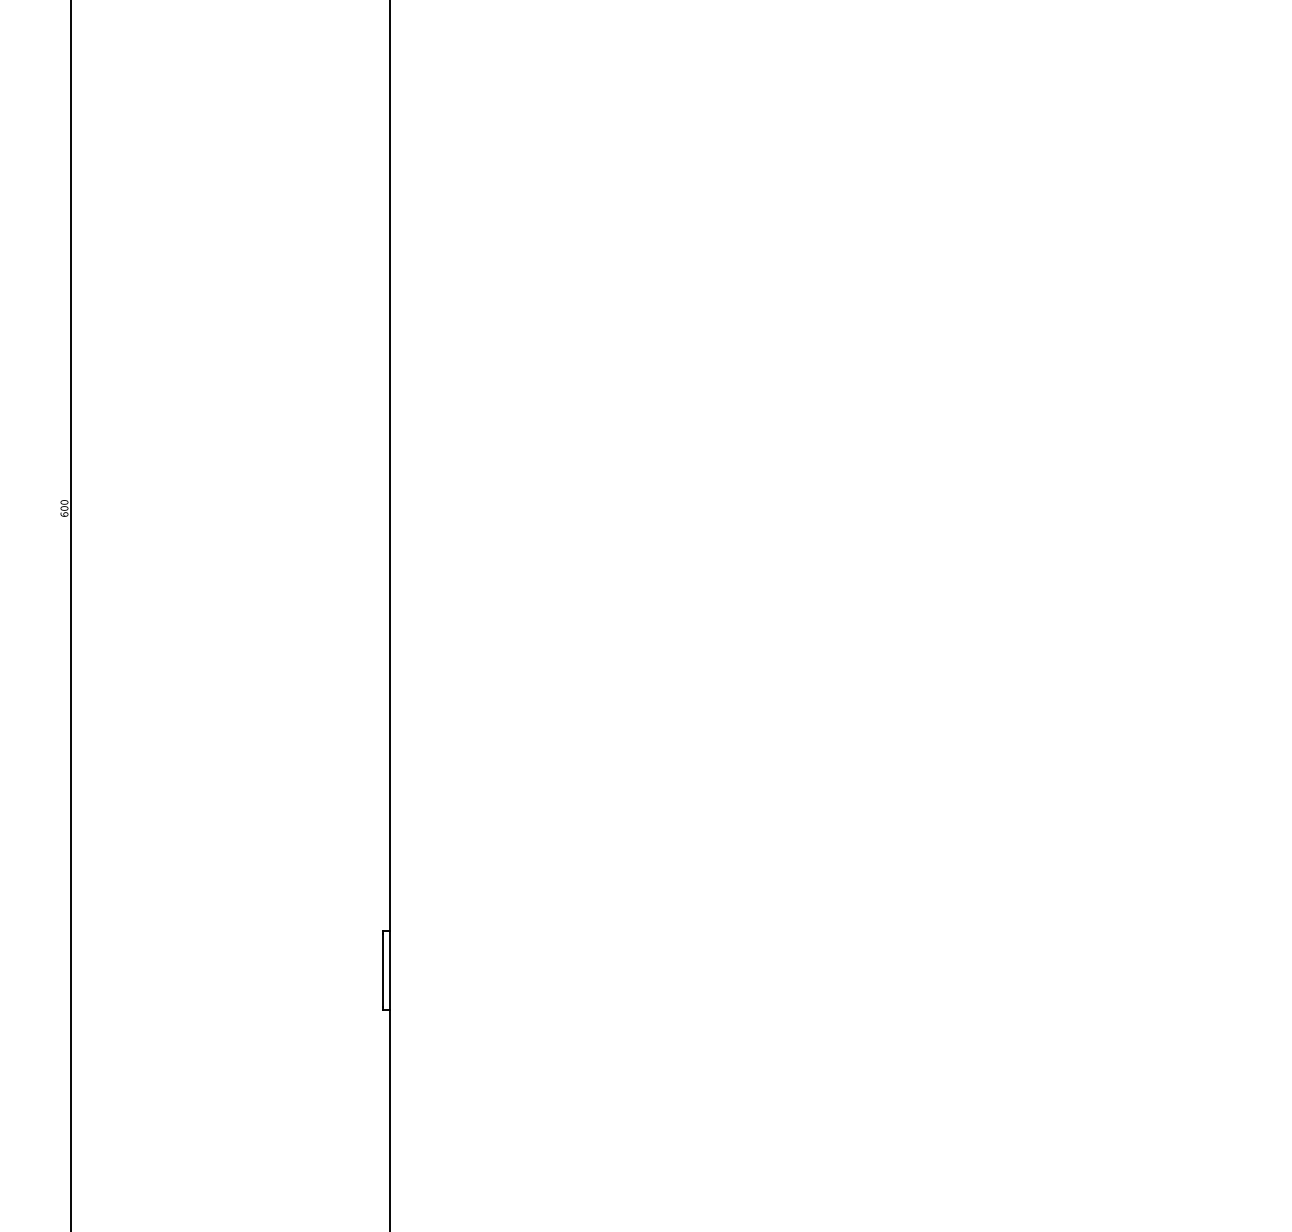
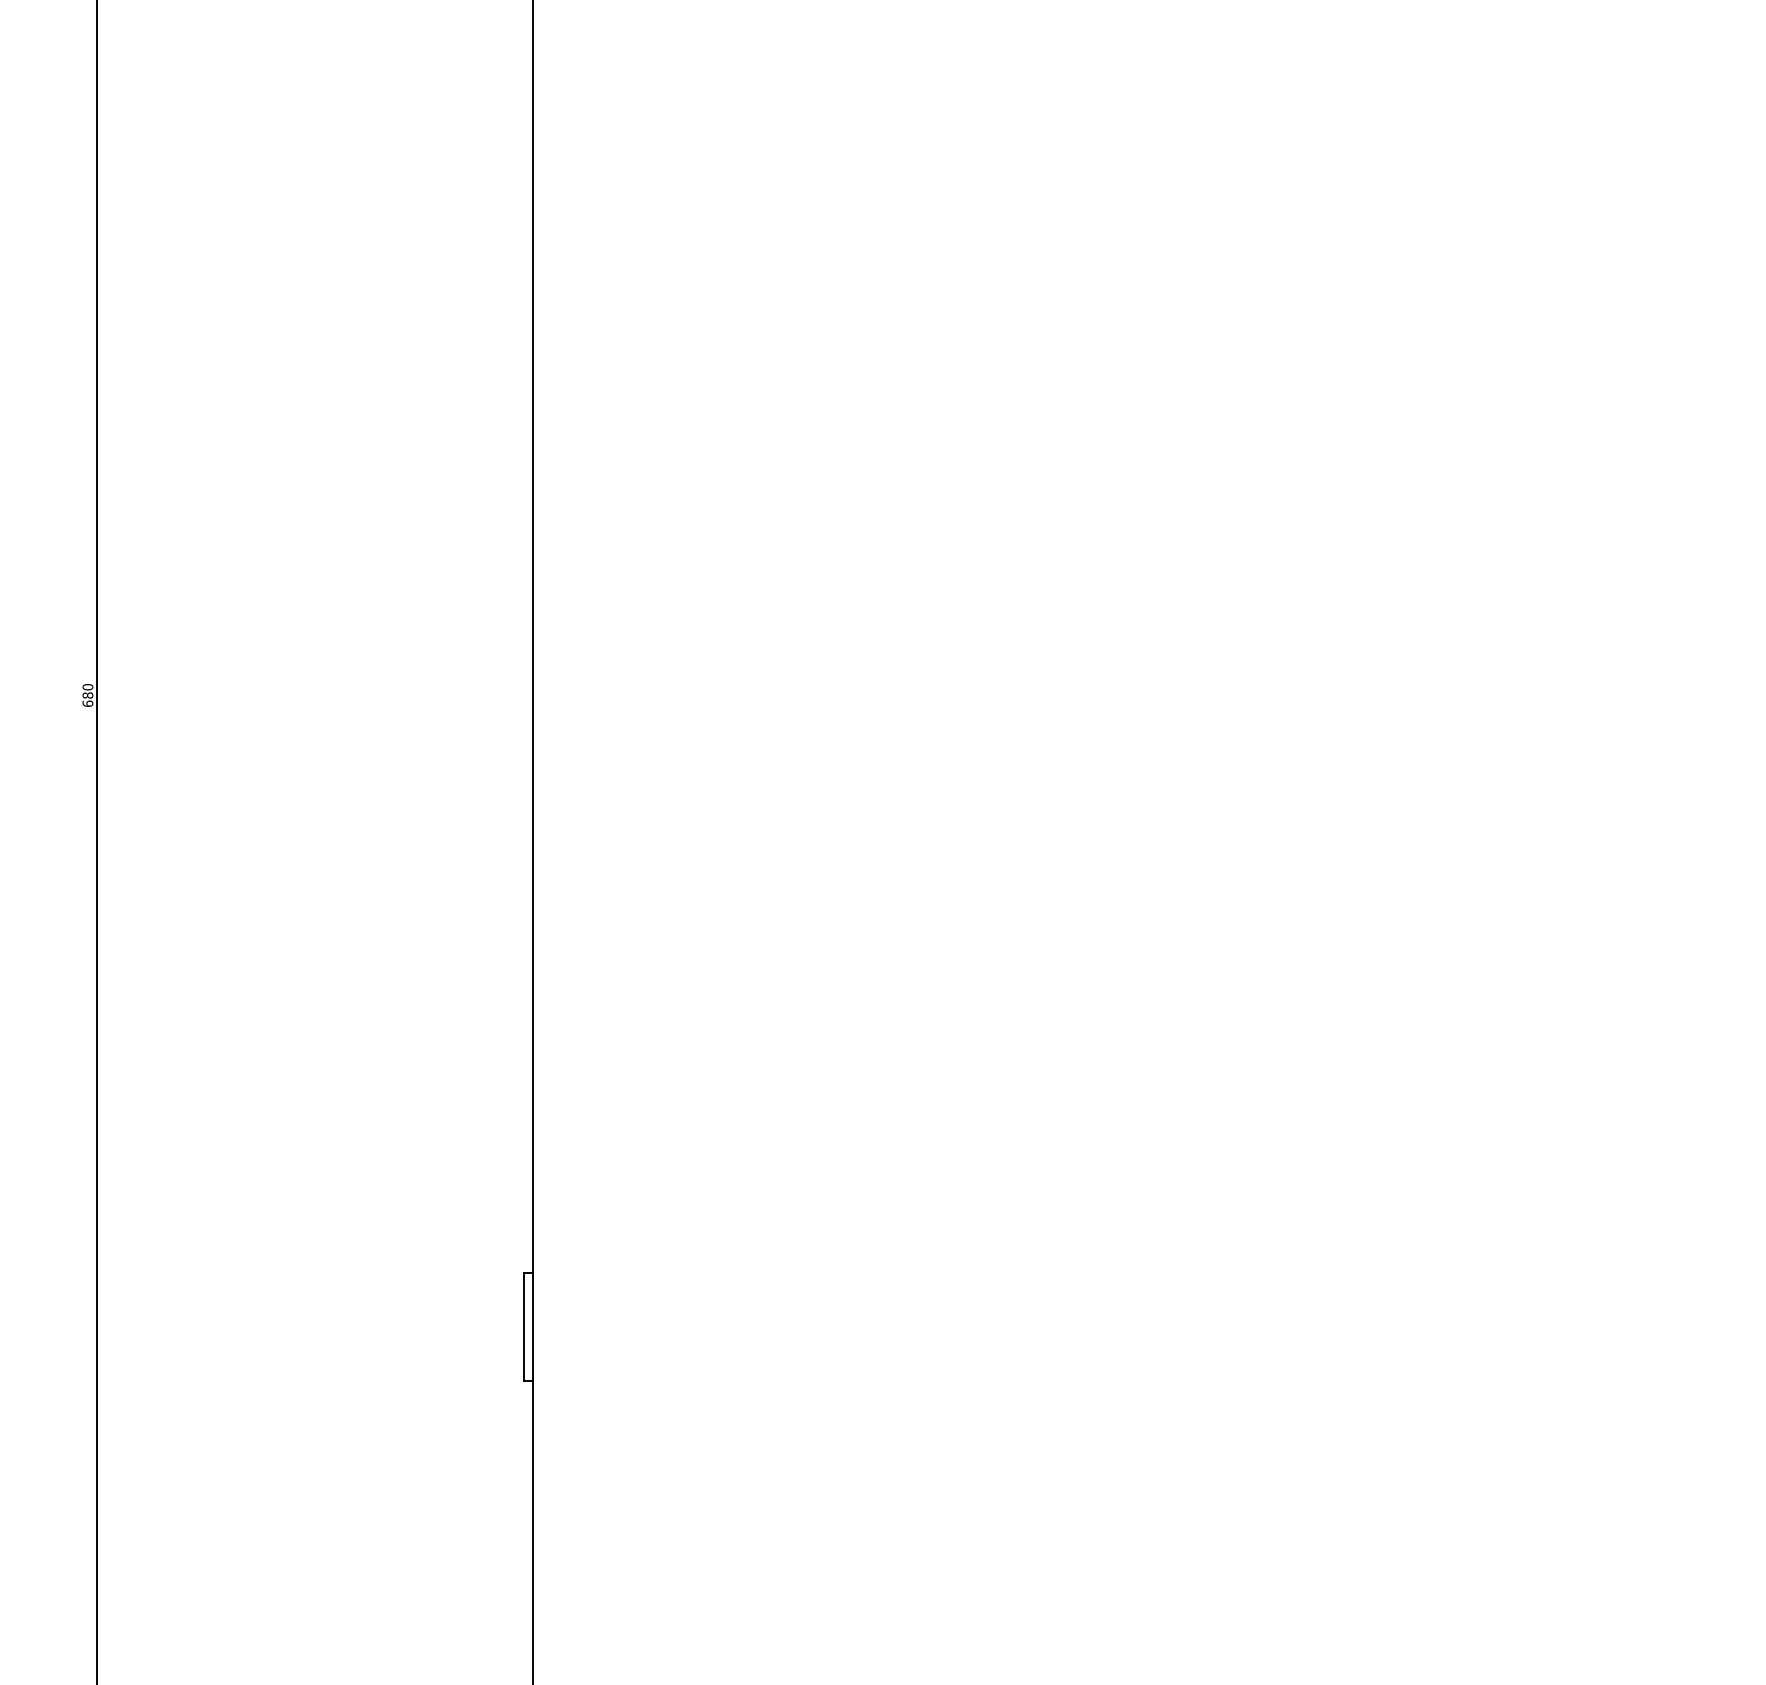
text: (64, 508) -> (87, 695), 600 -> 680

